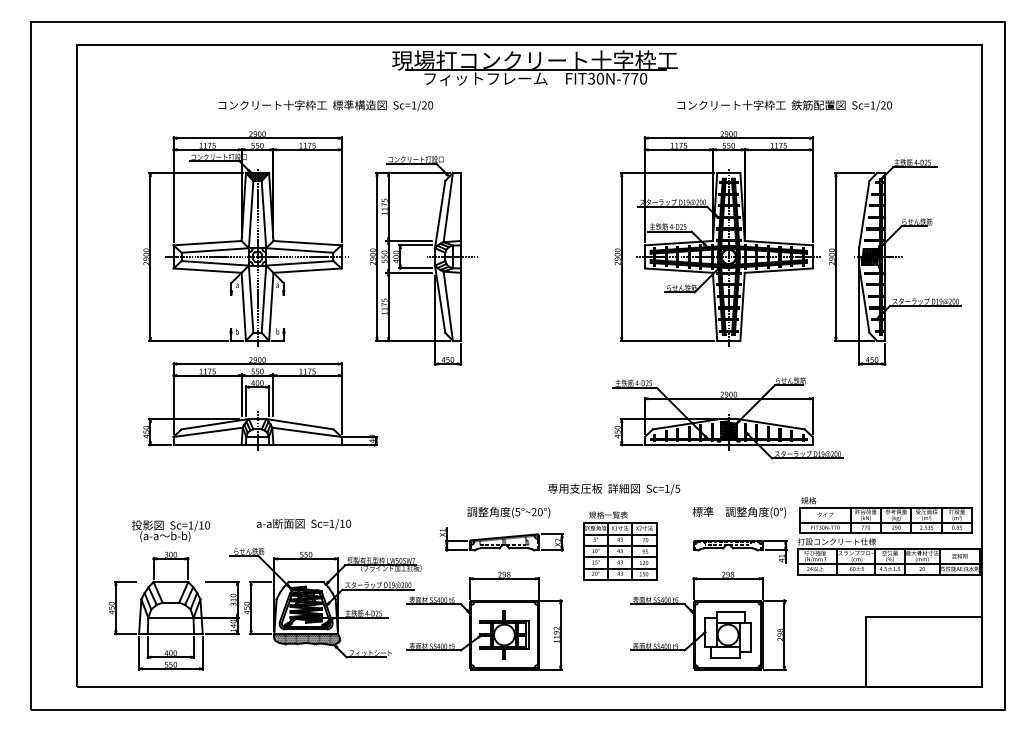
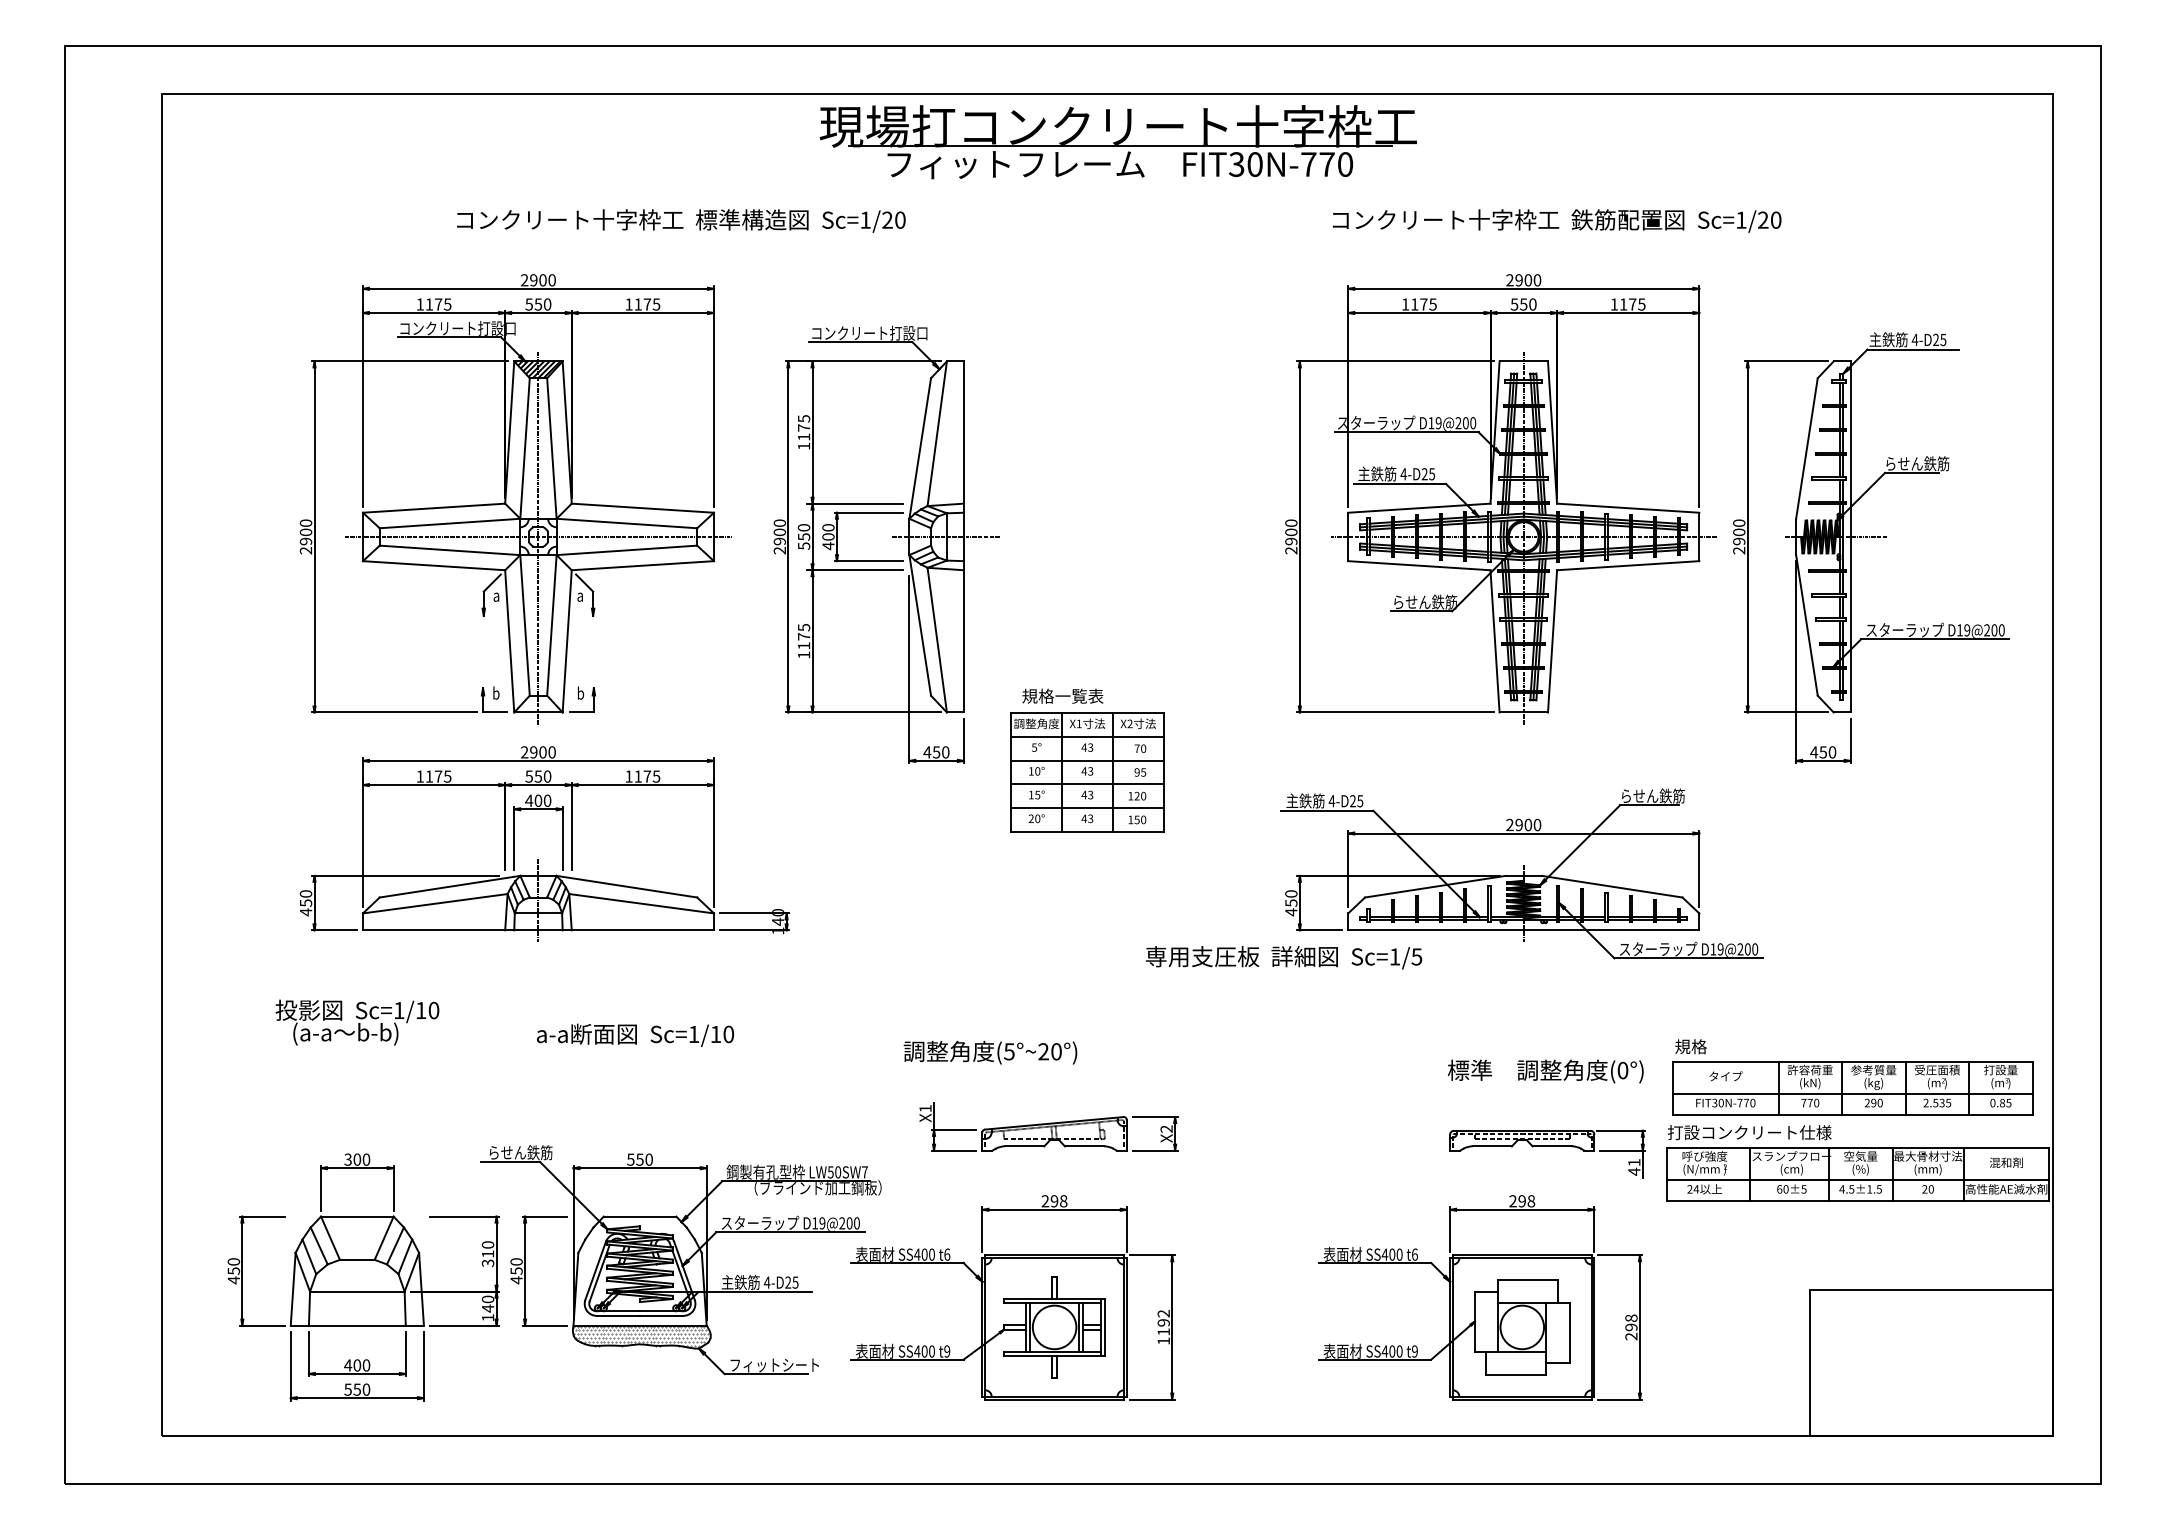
text: (784, 105) -> (1556, 220), moved
text: (614, 488) -> (1284, 956), moved
text: (508, 512) -> (989, 1052), moved
text: (303, 523) -> (634, 1033), moved
text: (171, 531) -> (358, 1023), moved
part: (620, 545) -> (1088, 759), moved

